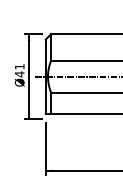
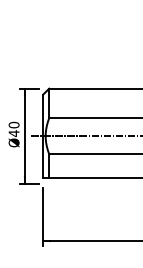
text: (19, 66) -> (13, 124), Ø41 -> Ø40

